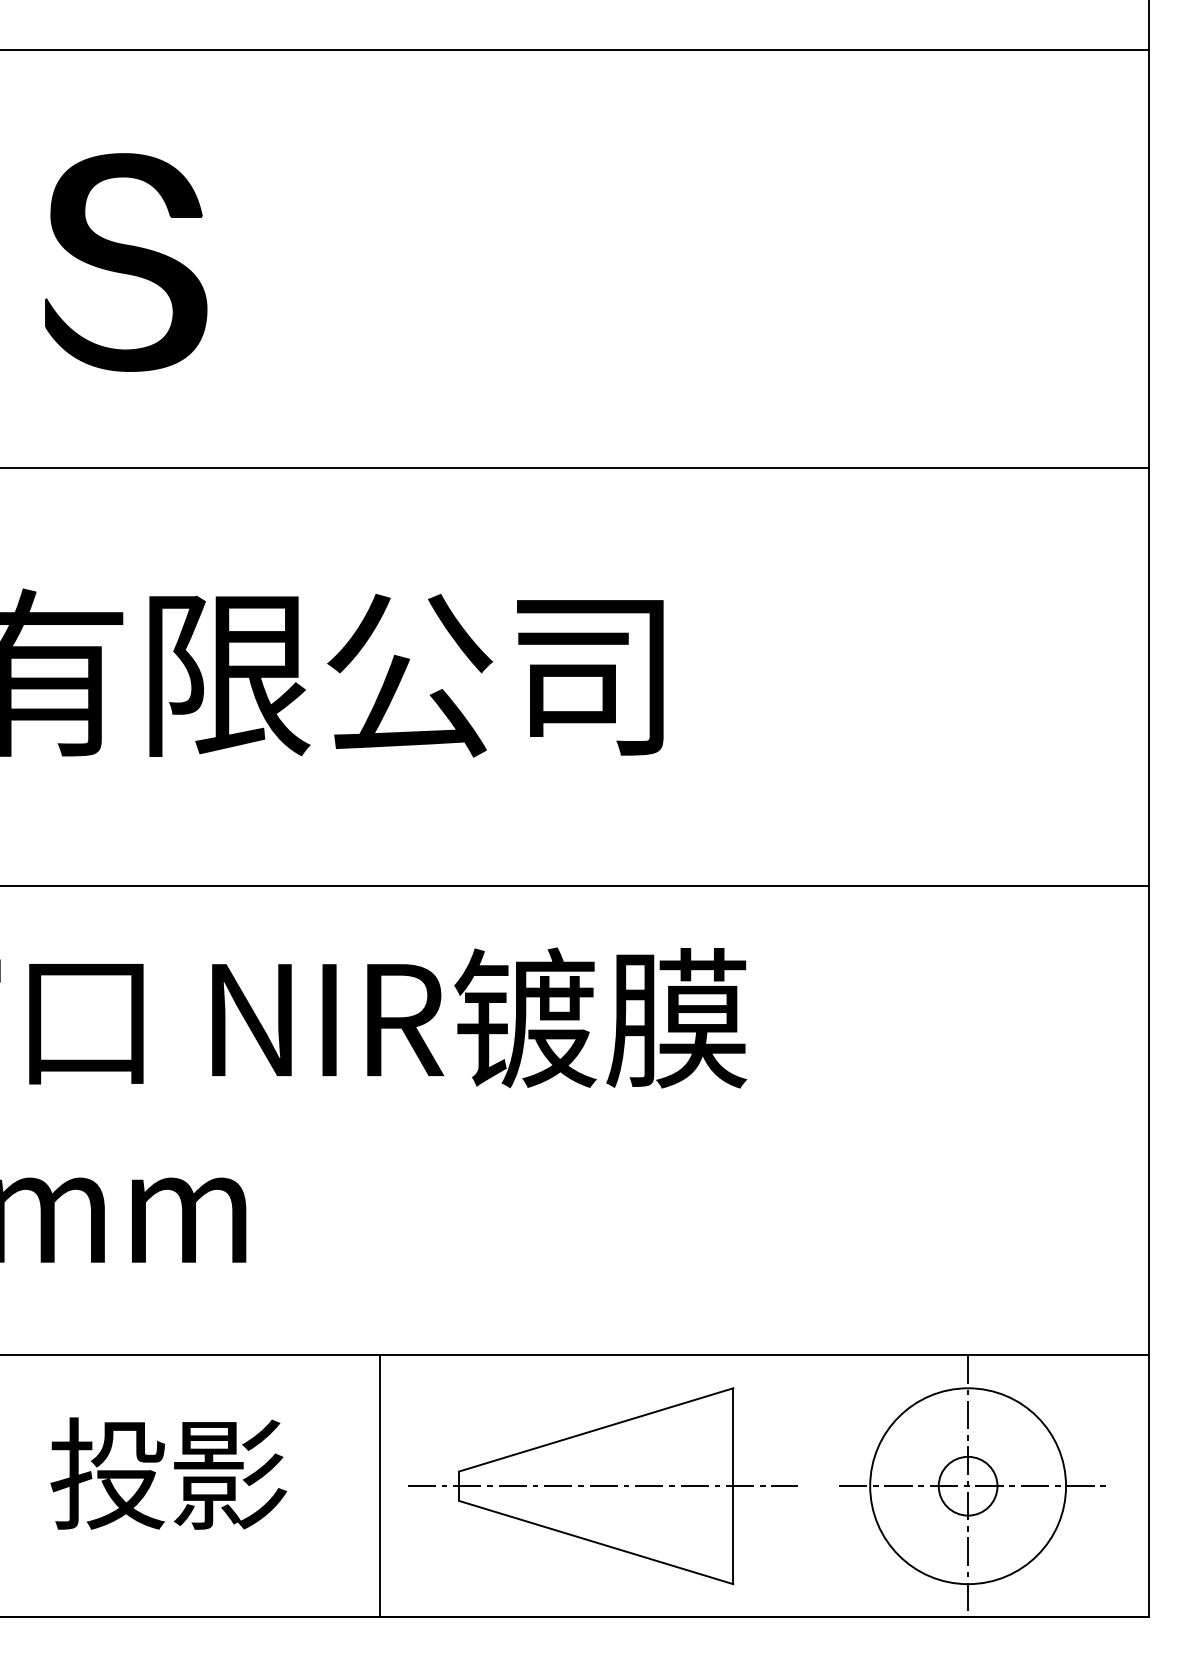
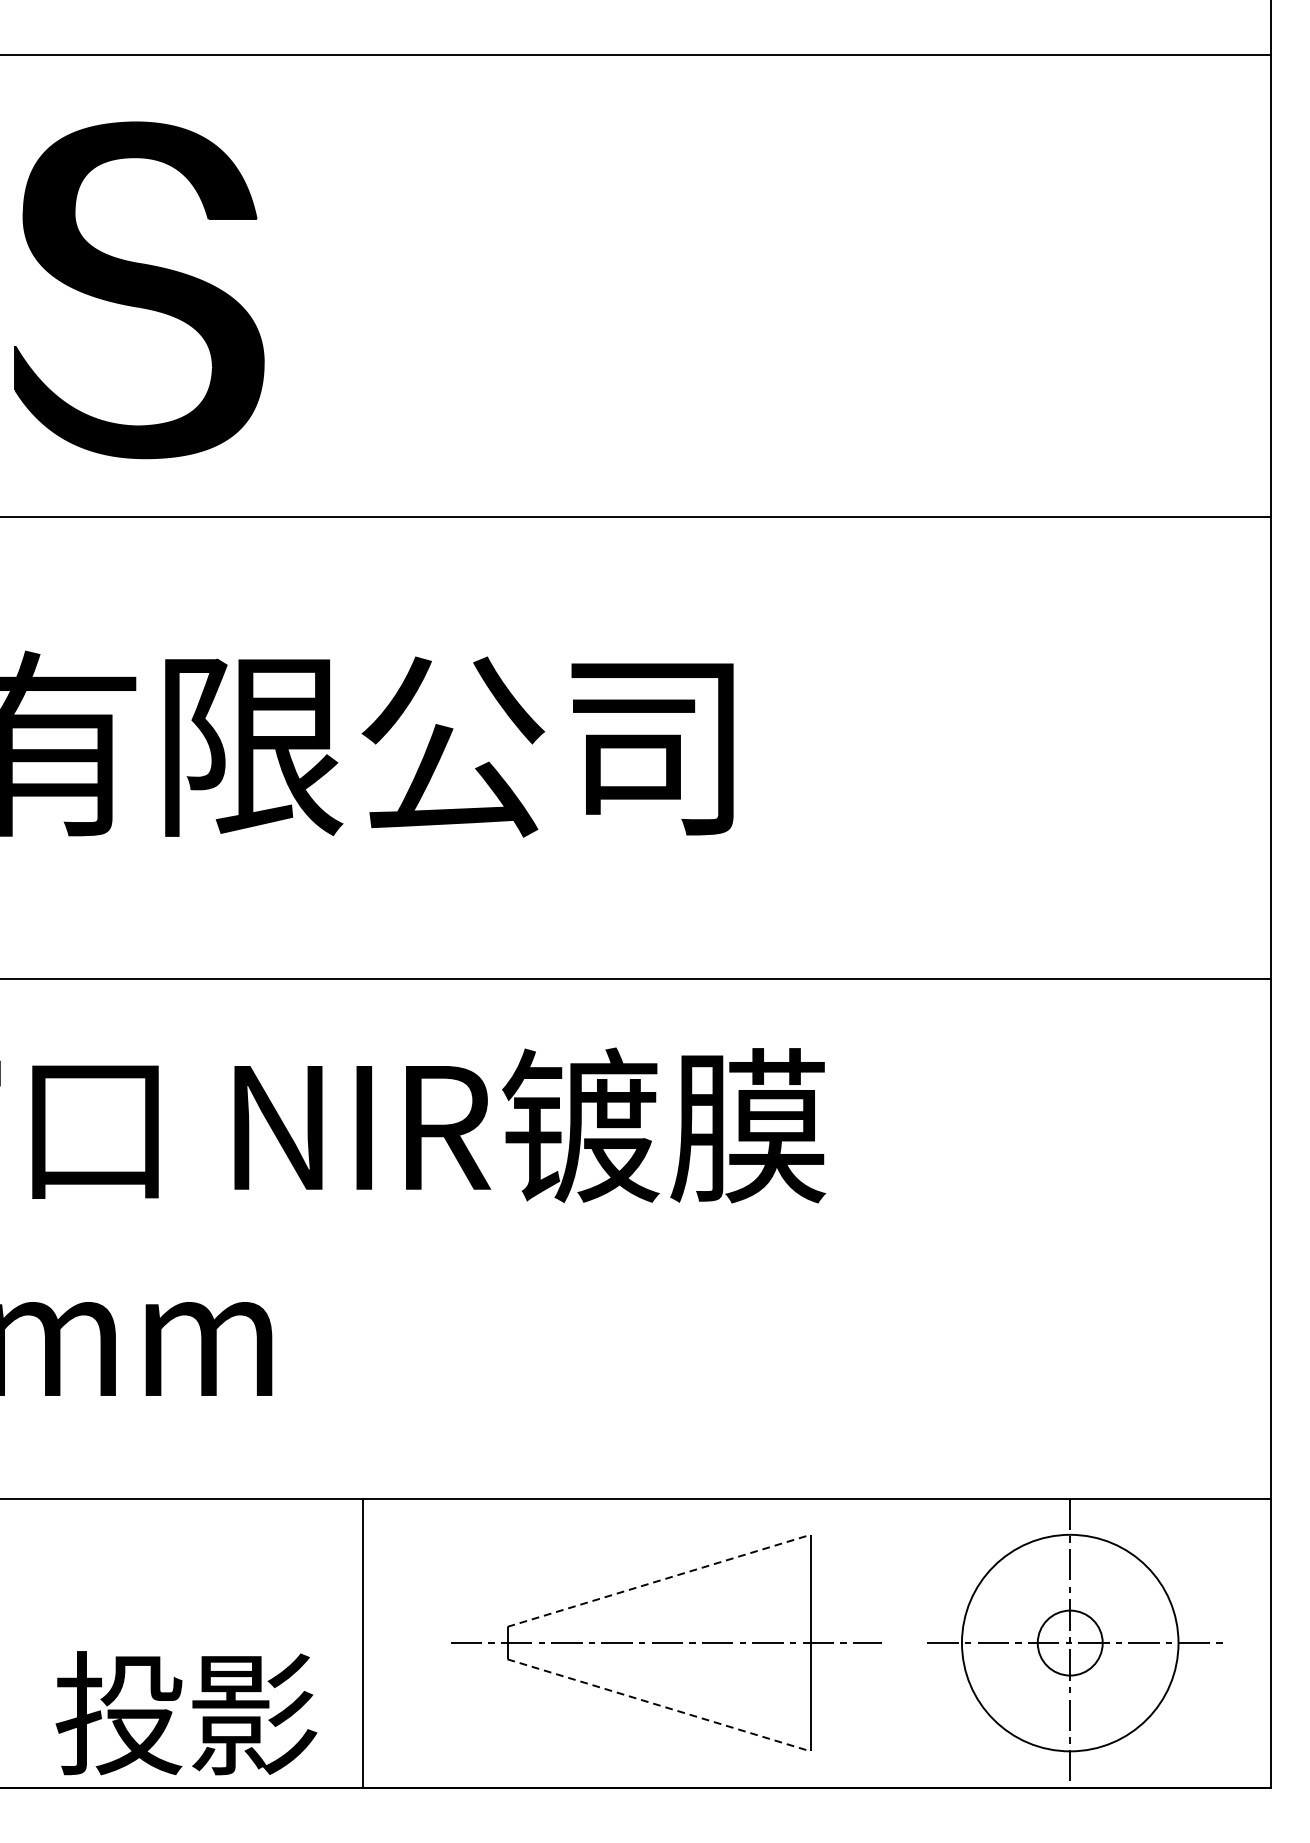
part: (126, 262) -> (139, 290), size x1.4
line: (596, 1429) -> (659, 1580), solid -> dashed
text: (168, 1473) -> (186, 1713), moved
line: (380, 1485) -> (363, 1642), moved
line: (596, 1542) -> (659, 1705), solid -> dashed

